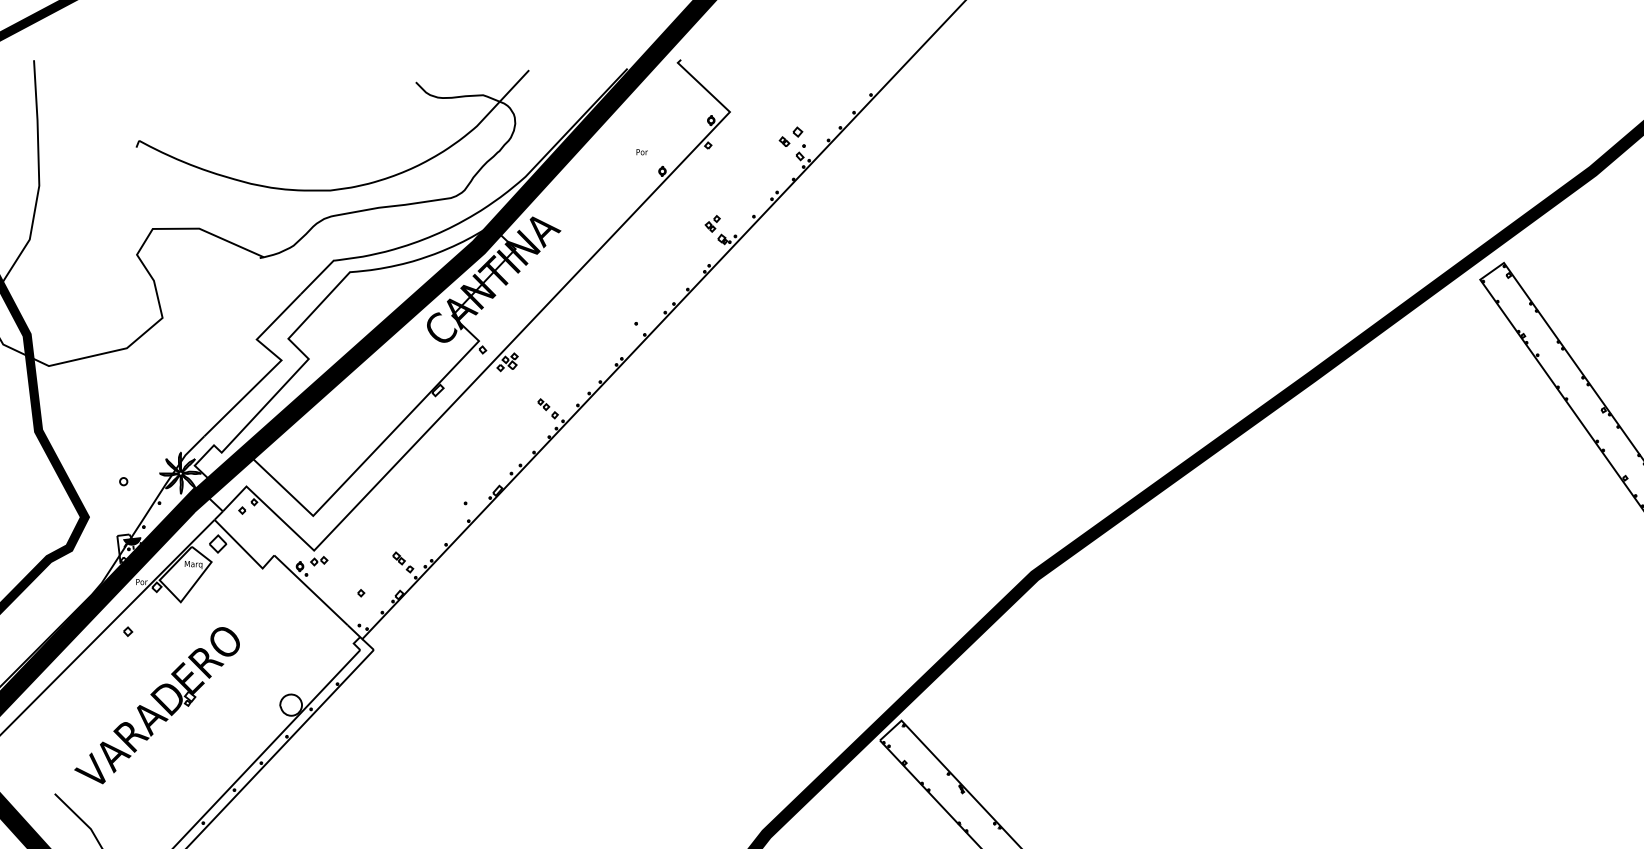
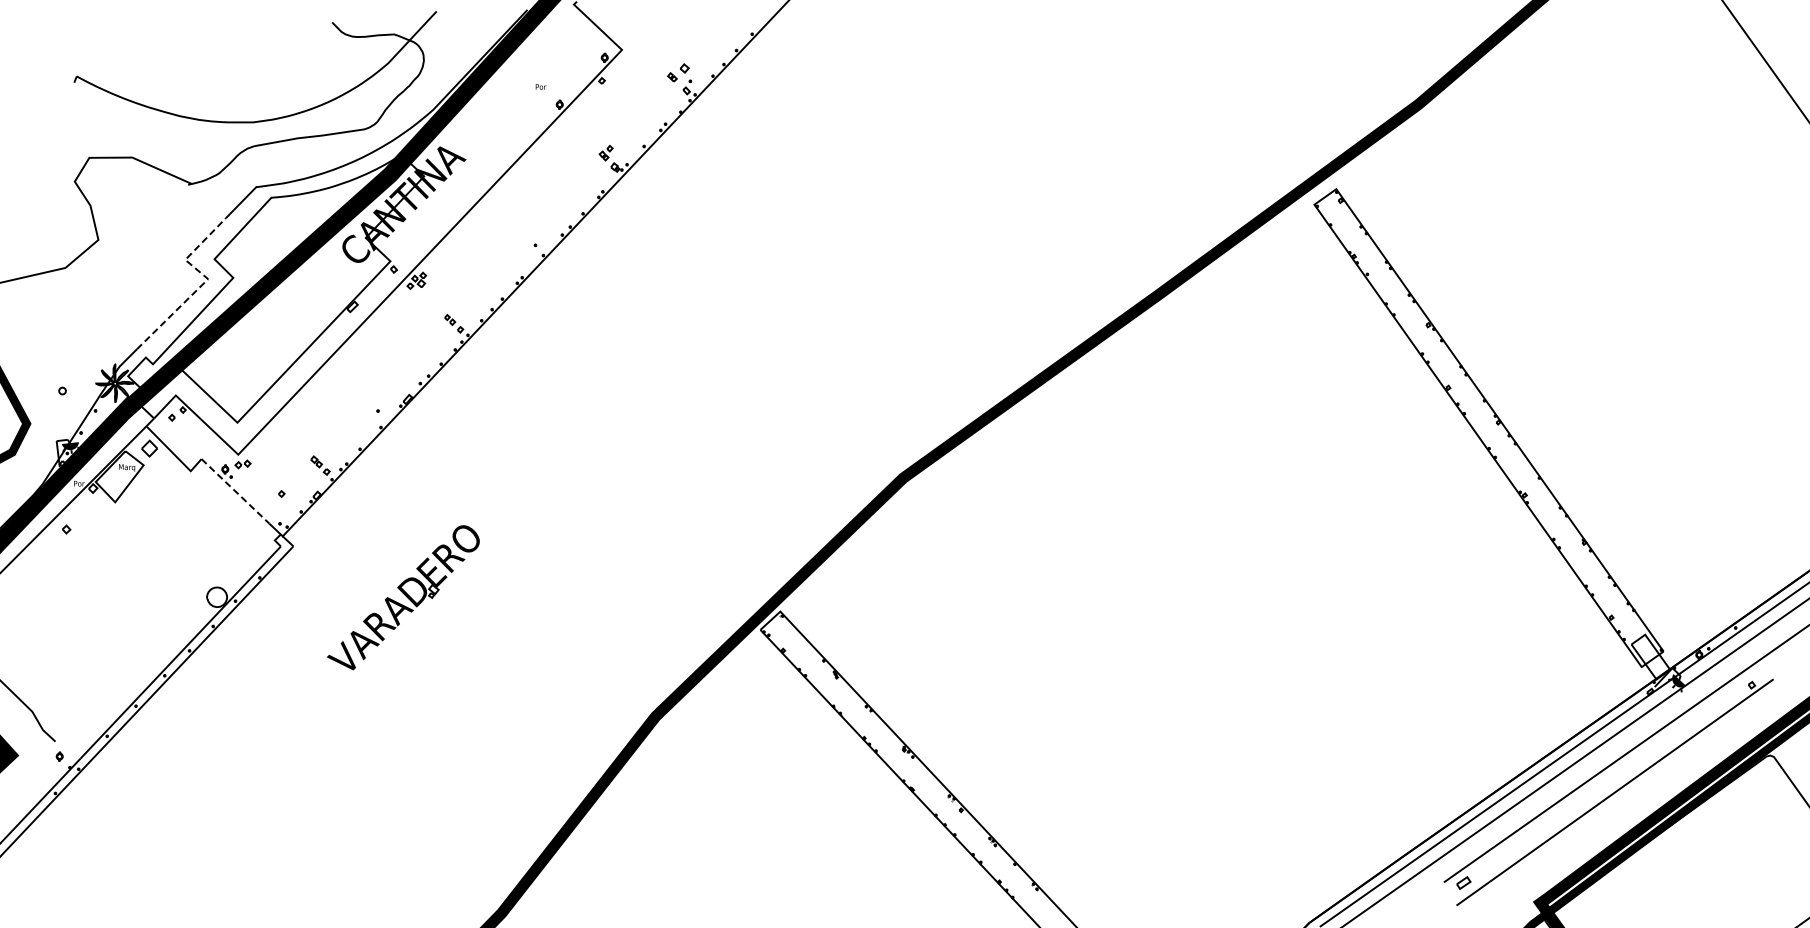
line: (278, 362) -> (205, 281), solid -> dashed
line: (311, 590) -> (235, 491), solid -> dashed
part: (157, 705) -> (403, 597), moved

